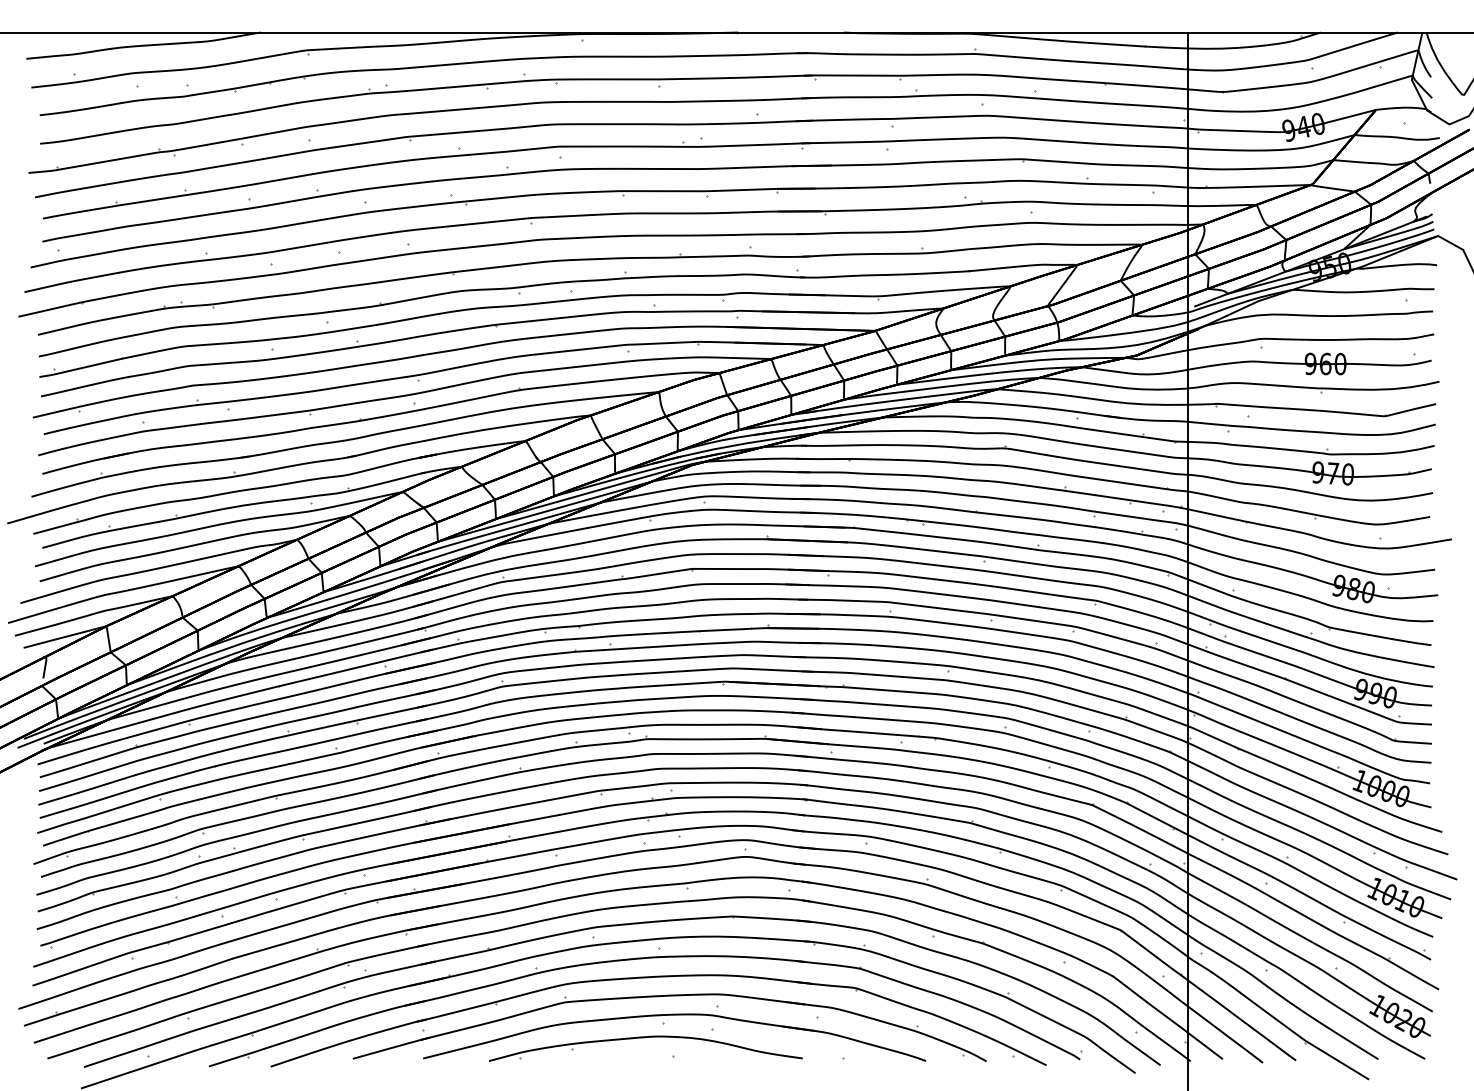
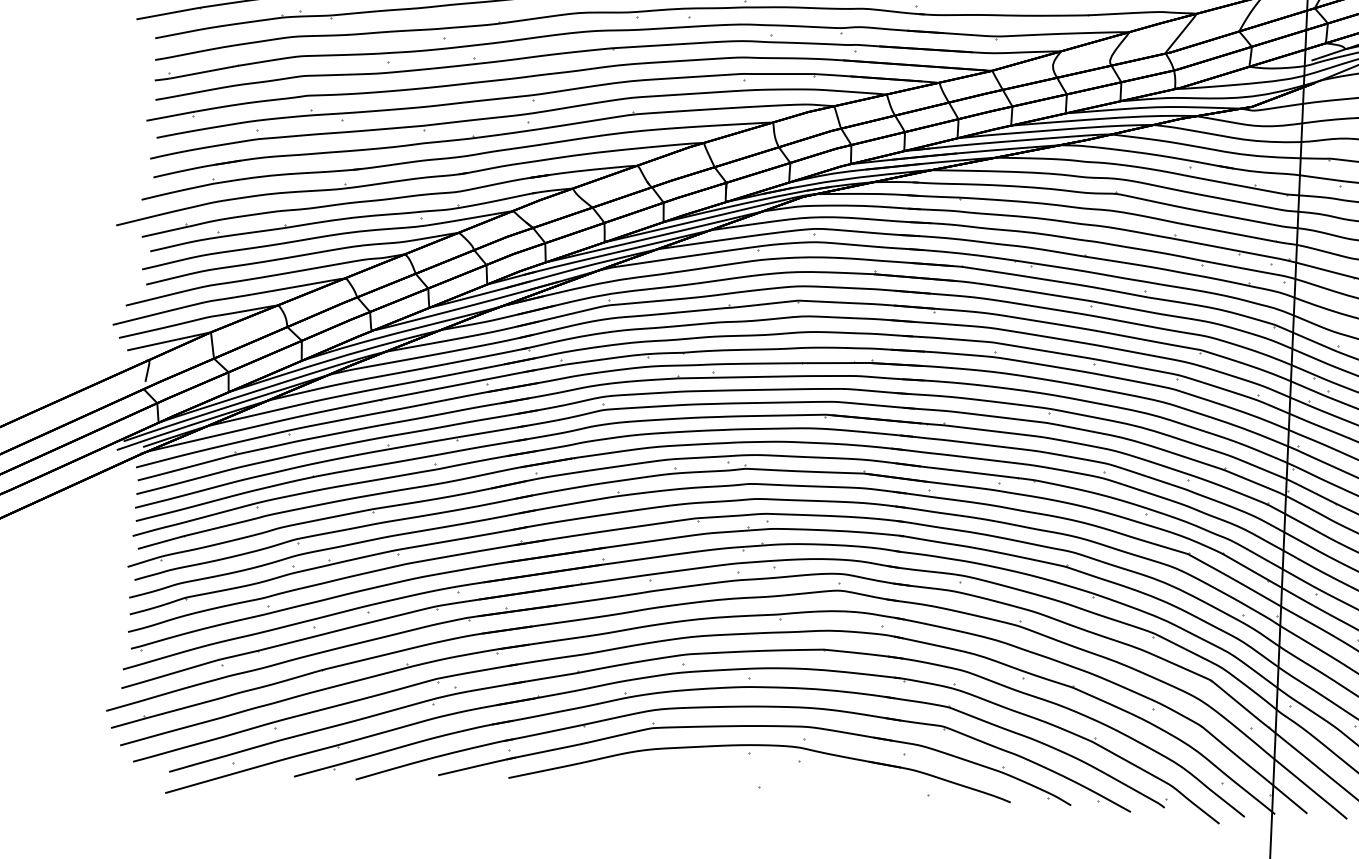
part: (644, 1038) -> (730, 767), removed

